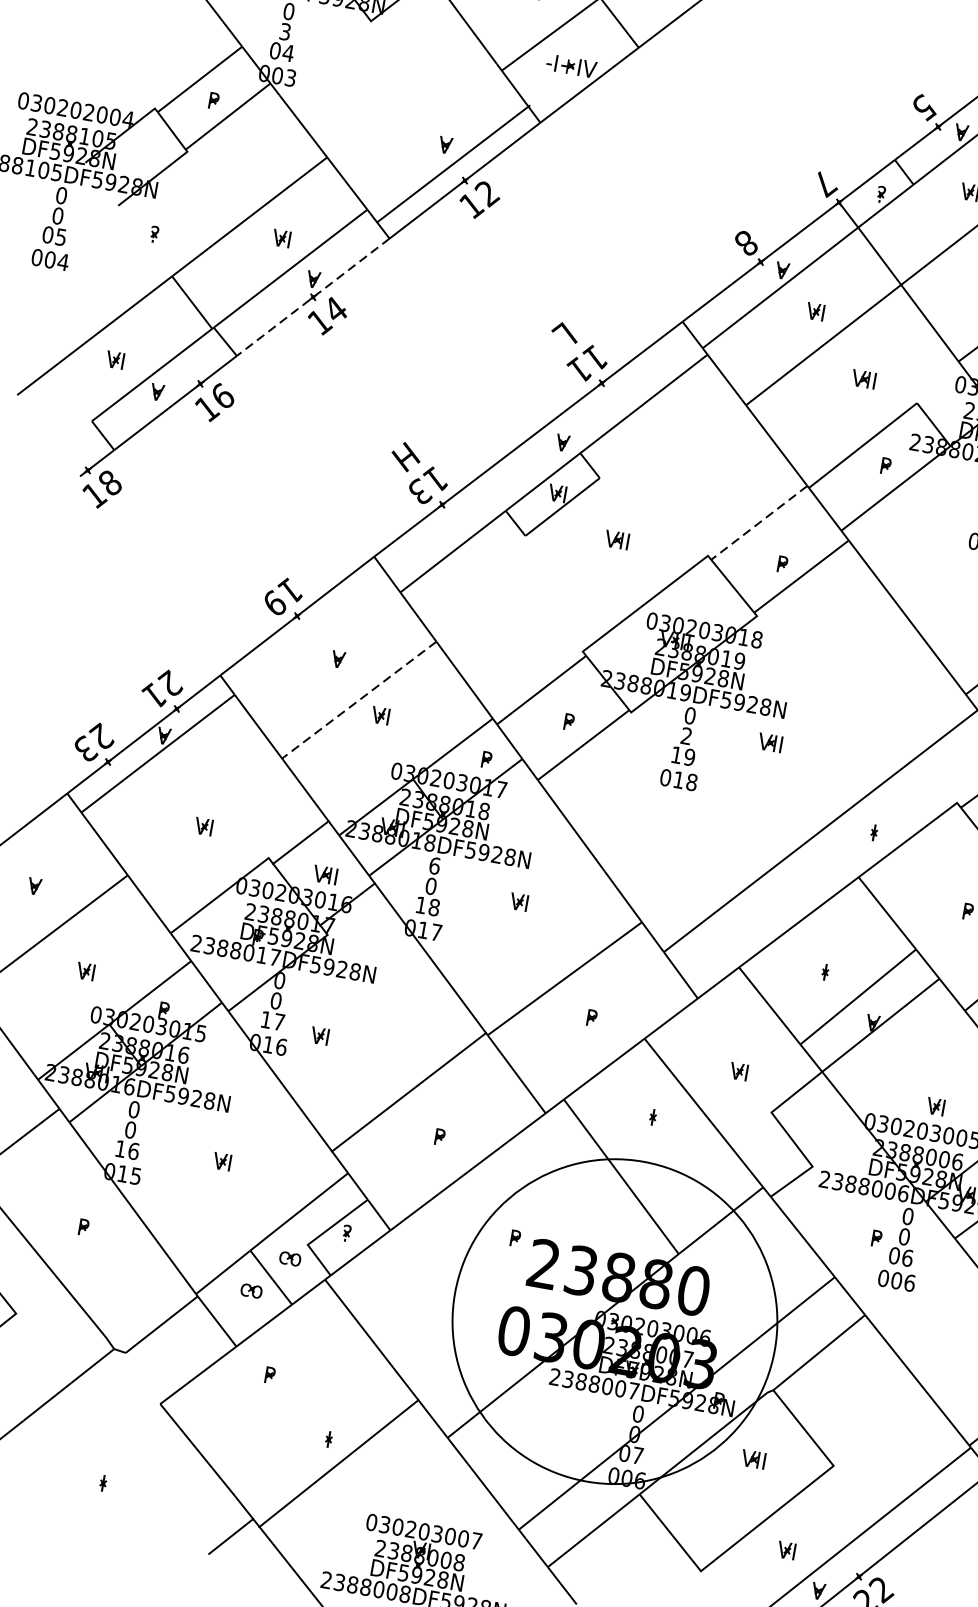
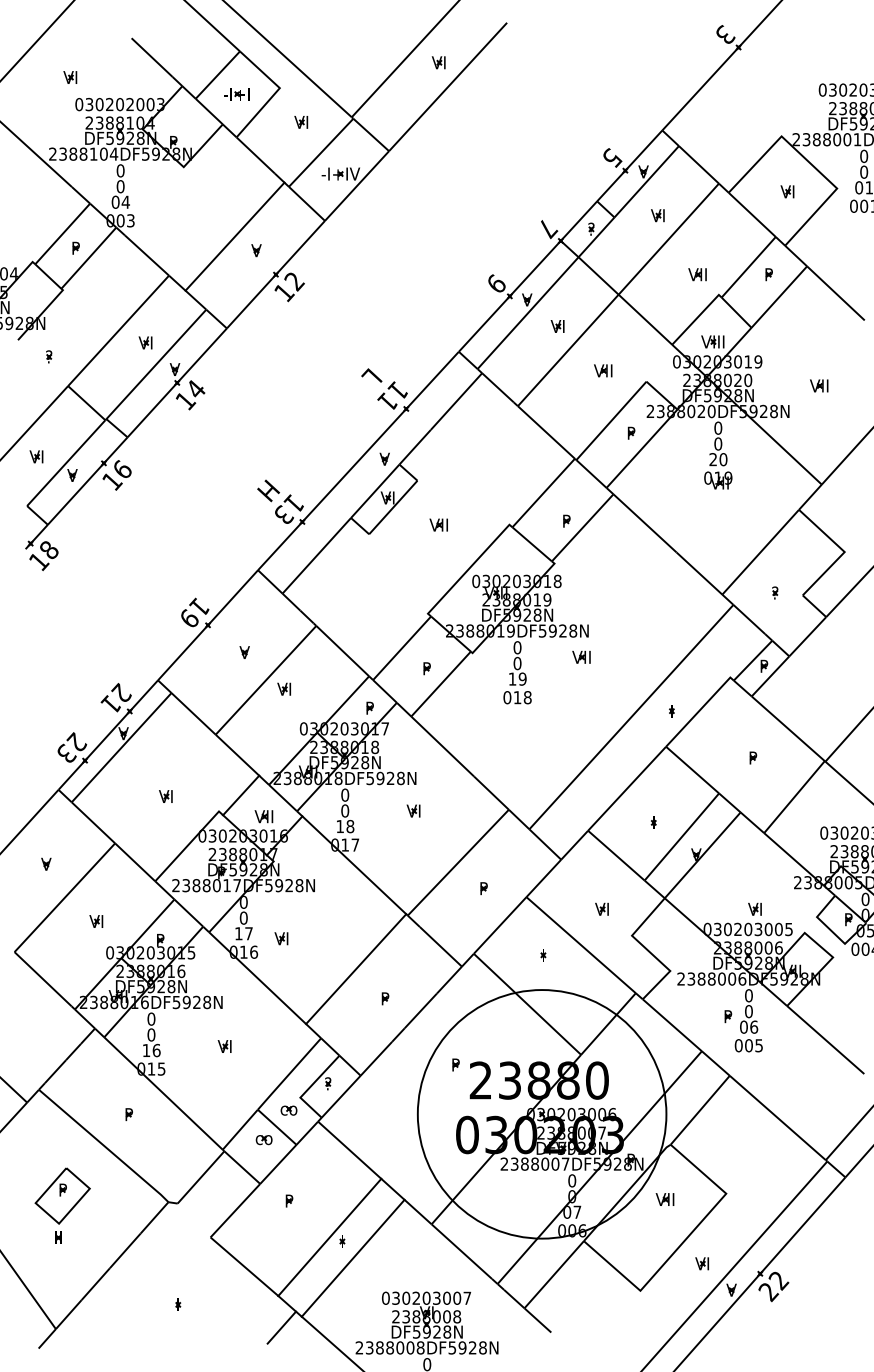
text: (285, 31) -> (120, 186), 3 -> 0
line: (452, 163) -> (234, 236), moved
text: (746, 242) -> (496, 283), 8 -> 9
line: (313, 296) -> (177, 382), dashed -> solid
line: (758, 523) -> (543, 493), dashed -> solid
line: (358, 700) -> (265, 680), dashed -> solid
text: (686, 736) -> (517, 663), 2 -> 0
text: (435, 865) -> (345, 794), 6 -> 0
text: (910, 1282) -> (759, 1045), 006 -> 005
line: (313, 1430) -> (329, 1236), added

